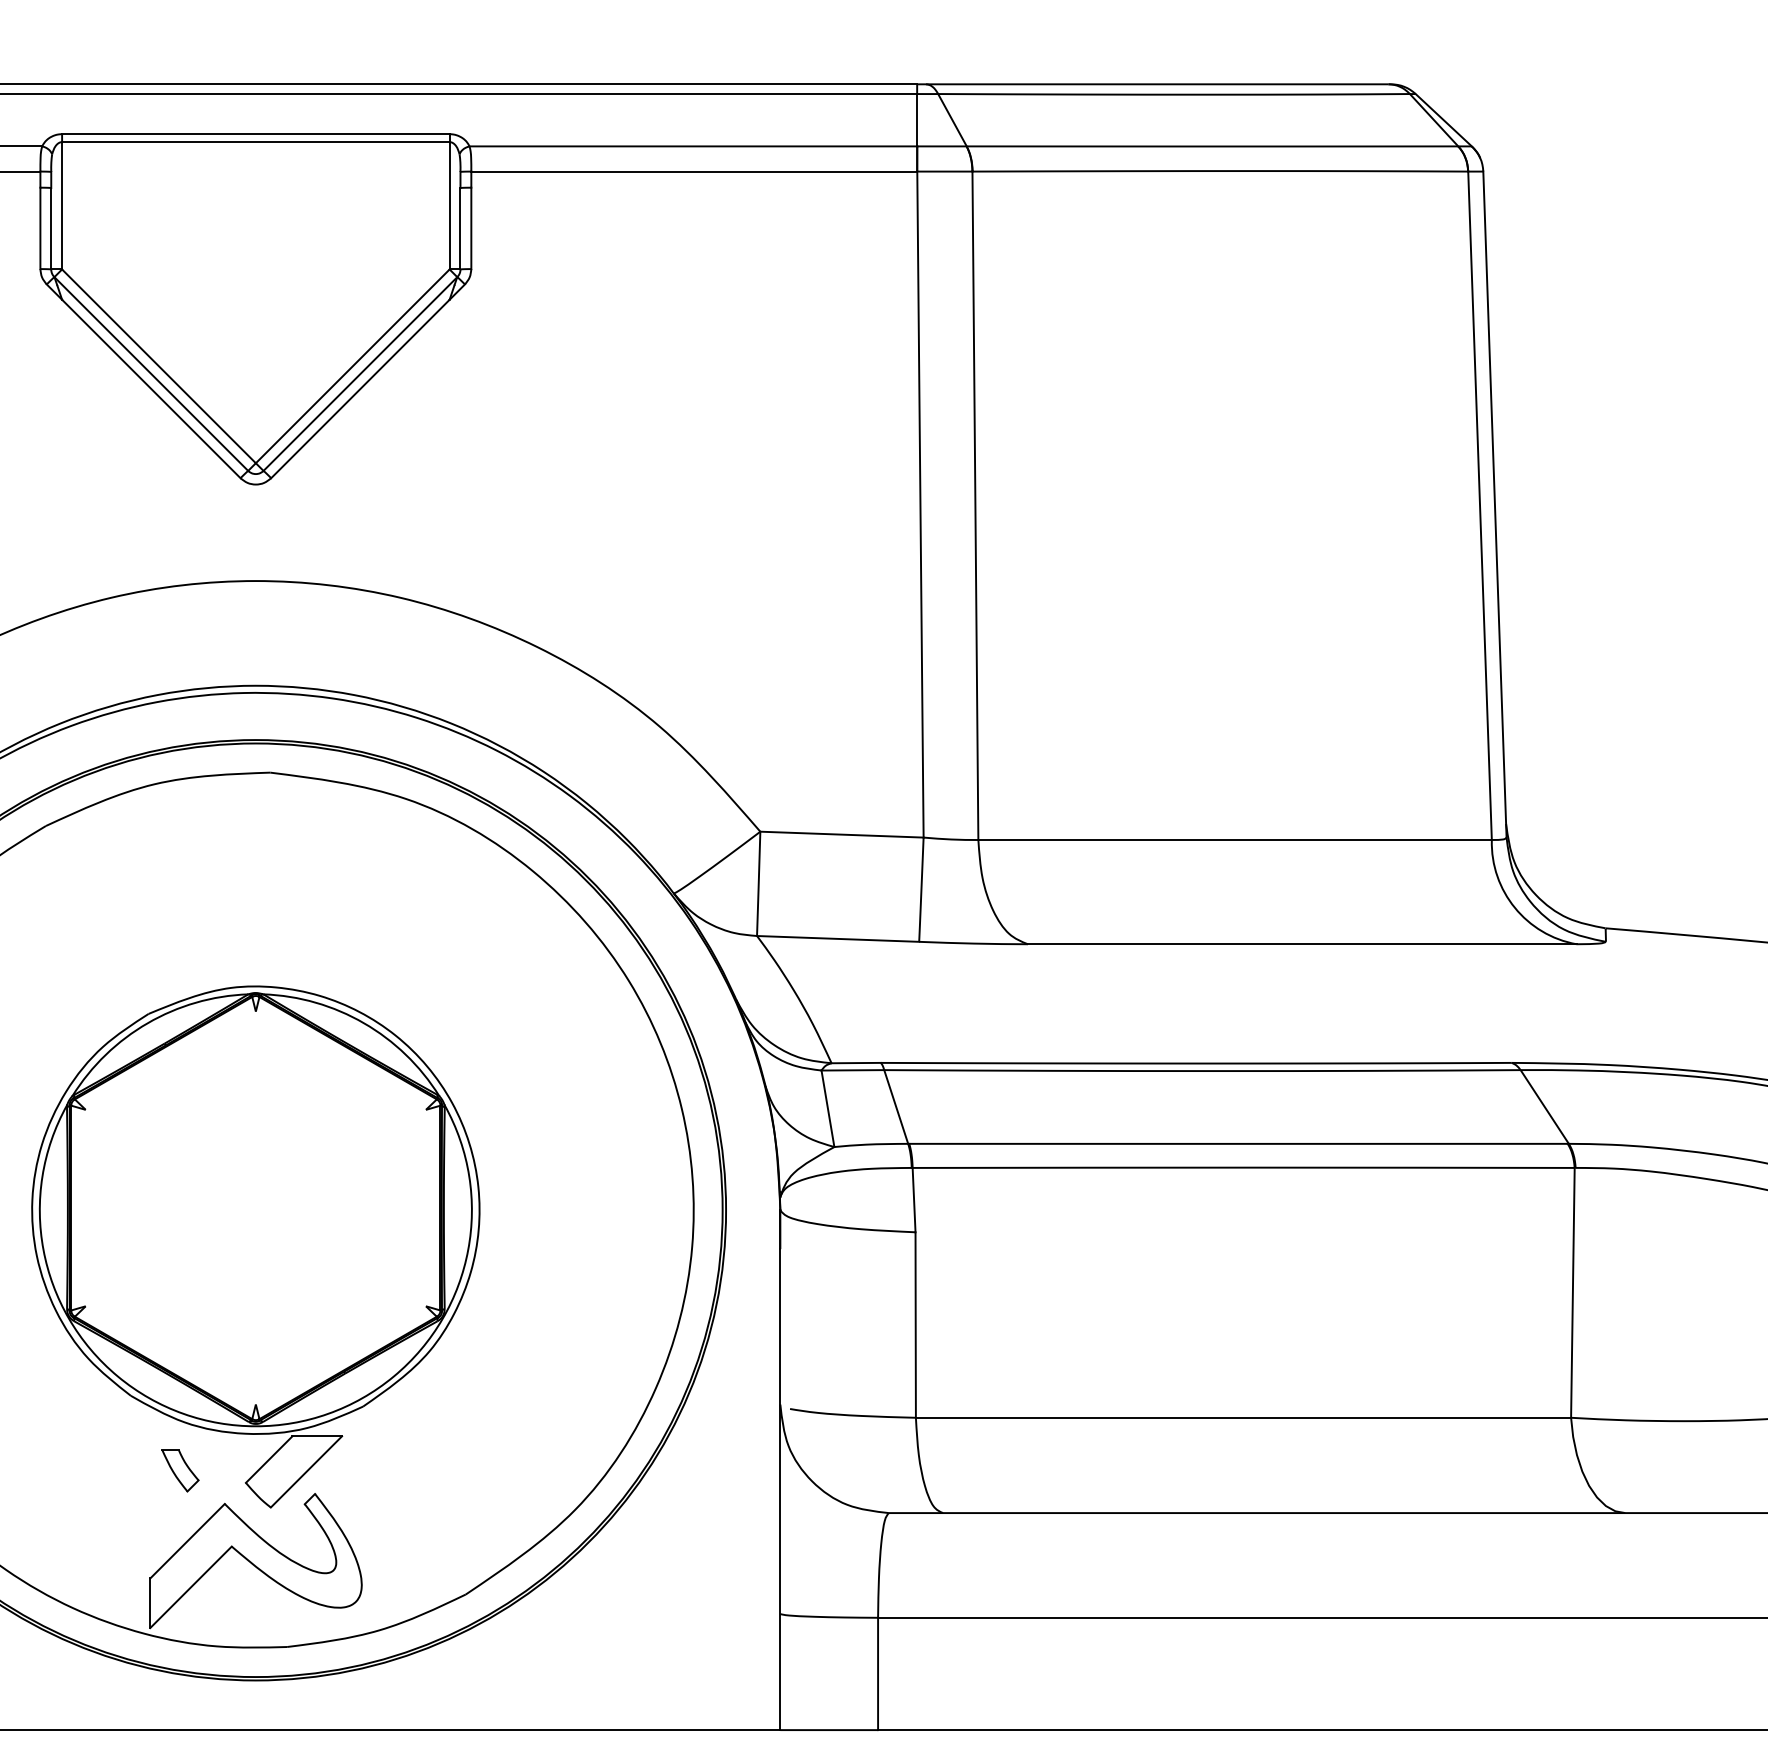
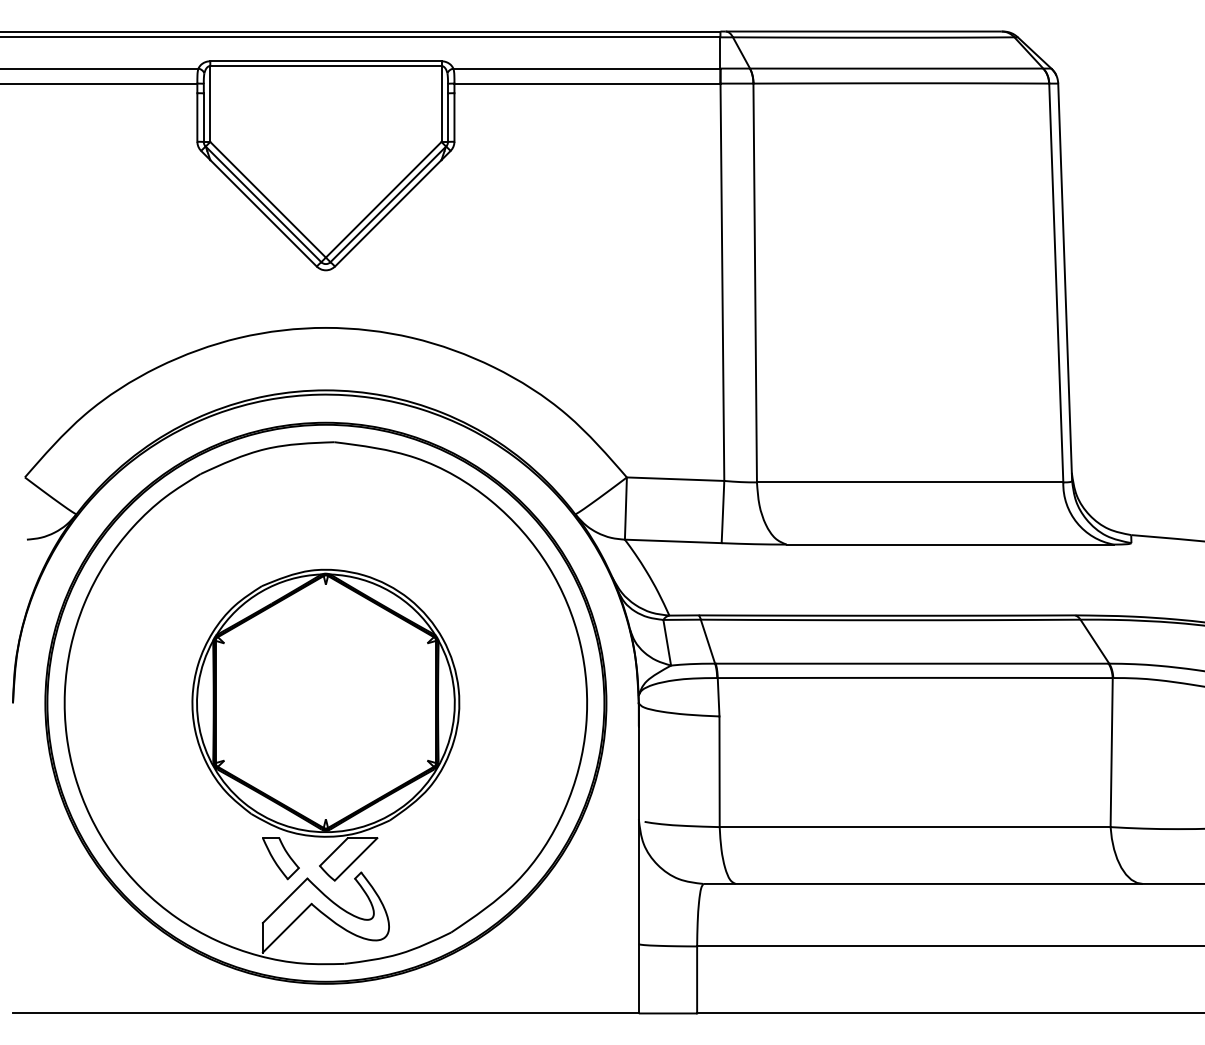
part: (179, 1470) -> (280, 858), size x1.67

